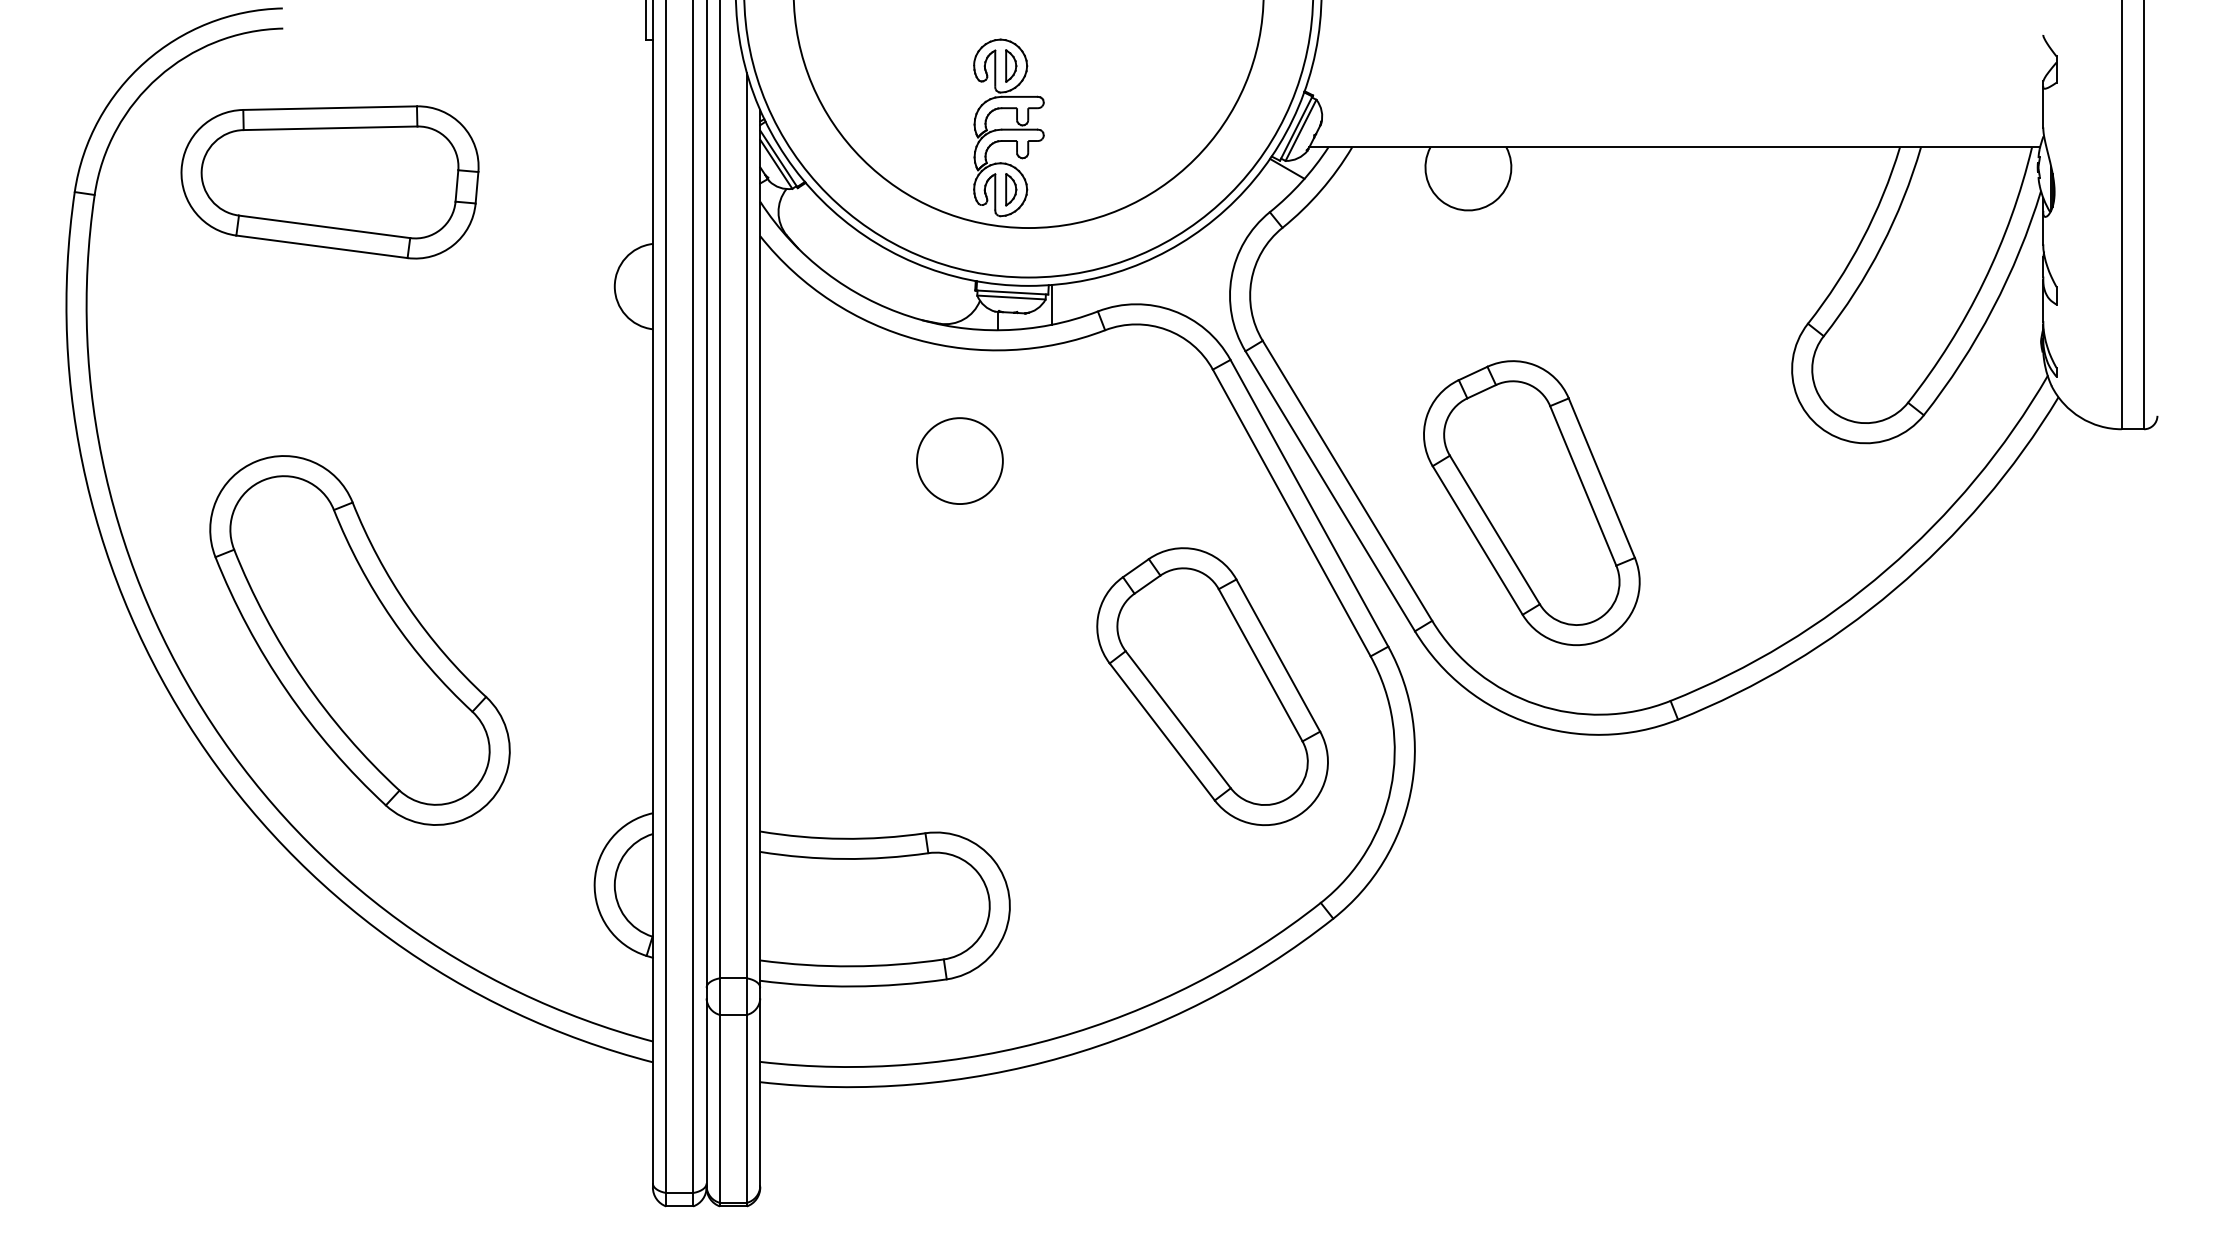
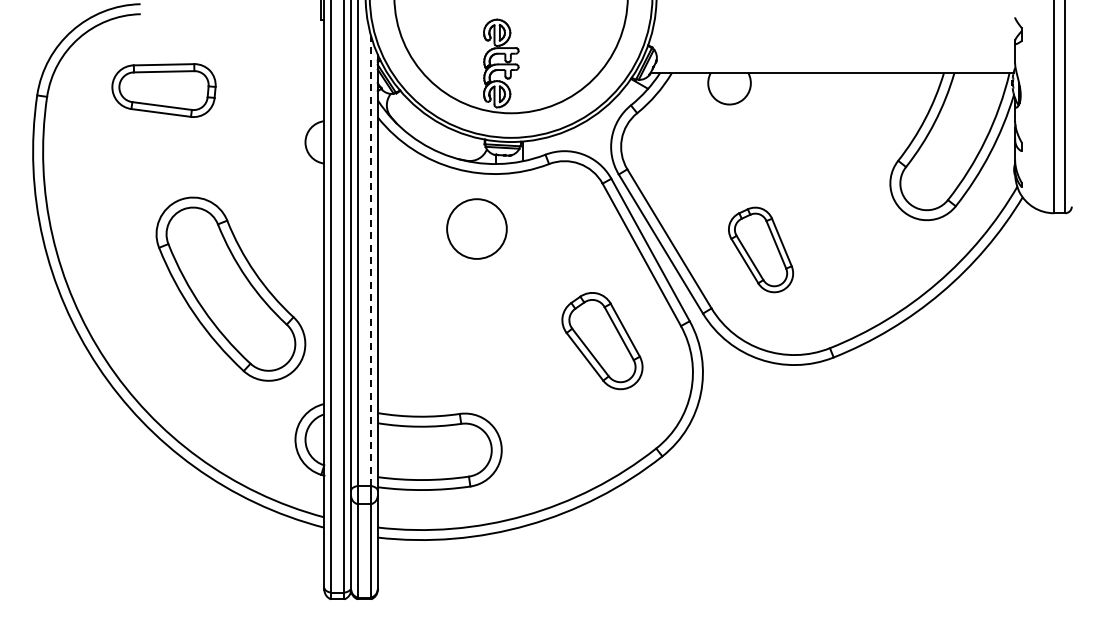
part: (328, 182) -> (163, 90), size x0.7
circle: (959, 459) -> (476, 228), size x1.4
part: (1530, 502) -> (760, 249), size x0.6
line: (747, 526) -> (371, 261), solid -> dashed
part: (359, 639) -> (230, 288), moved
part: (1212, 685) -> (602, 340), size x0.7

